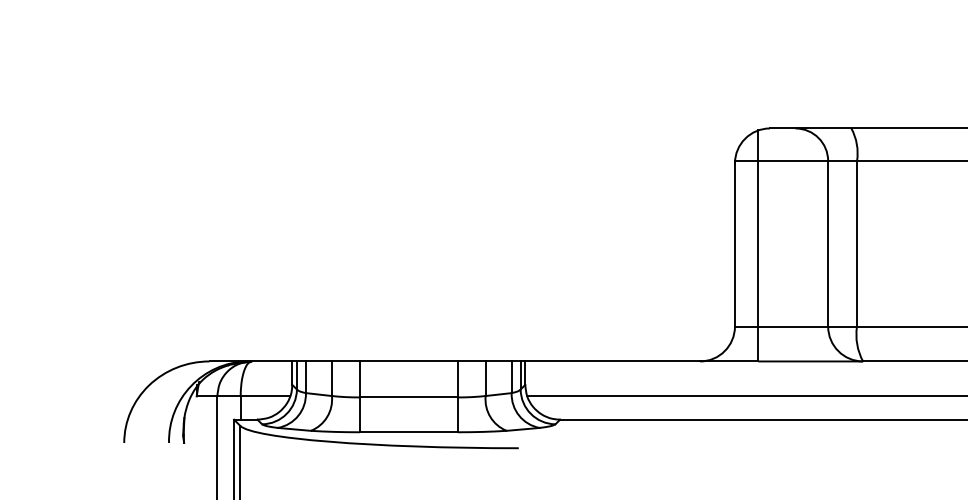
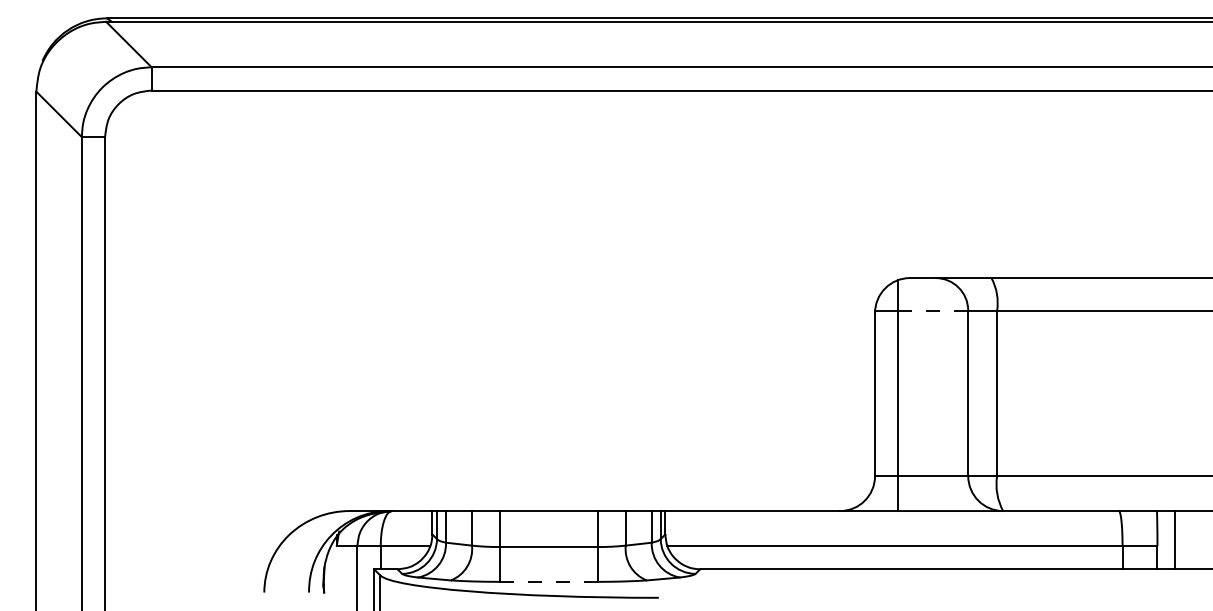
line: (793, 160) -> (933, 310), solid -> dashed
line: (408, 431) -> (548, 581), solid -> dashed

